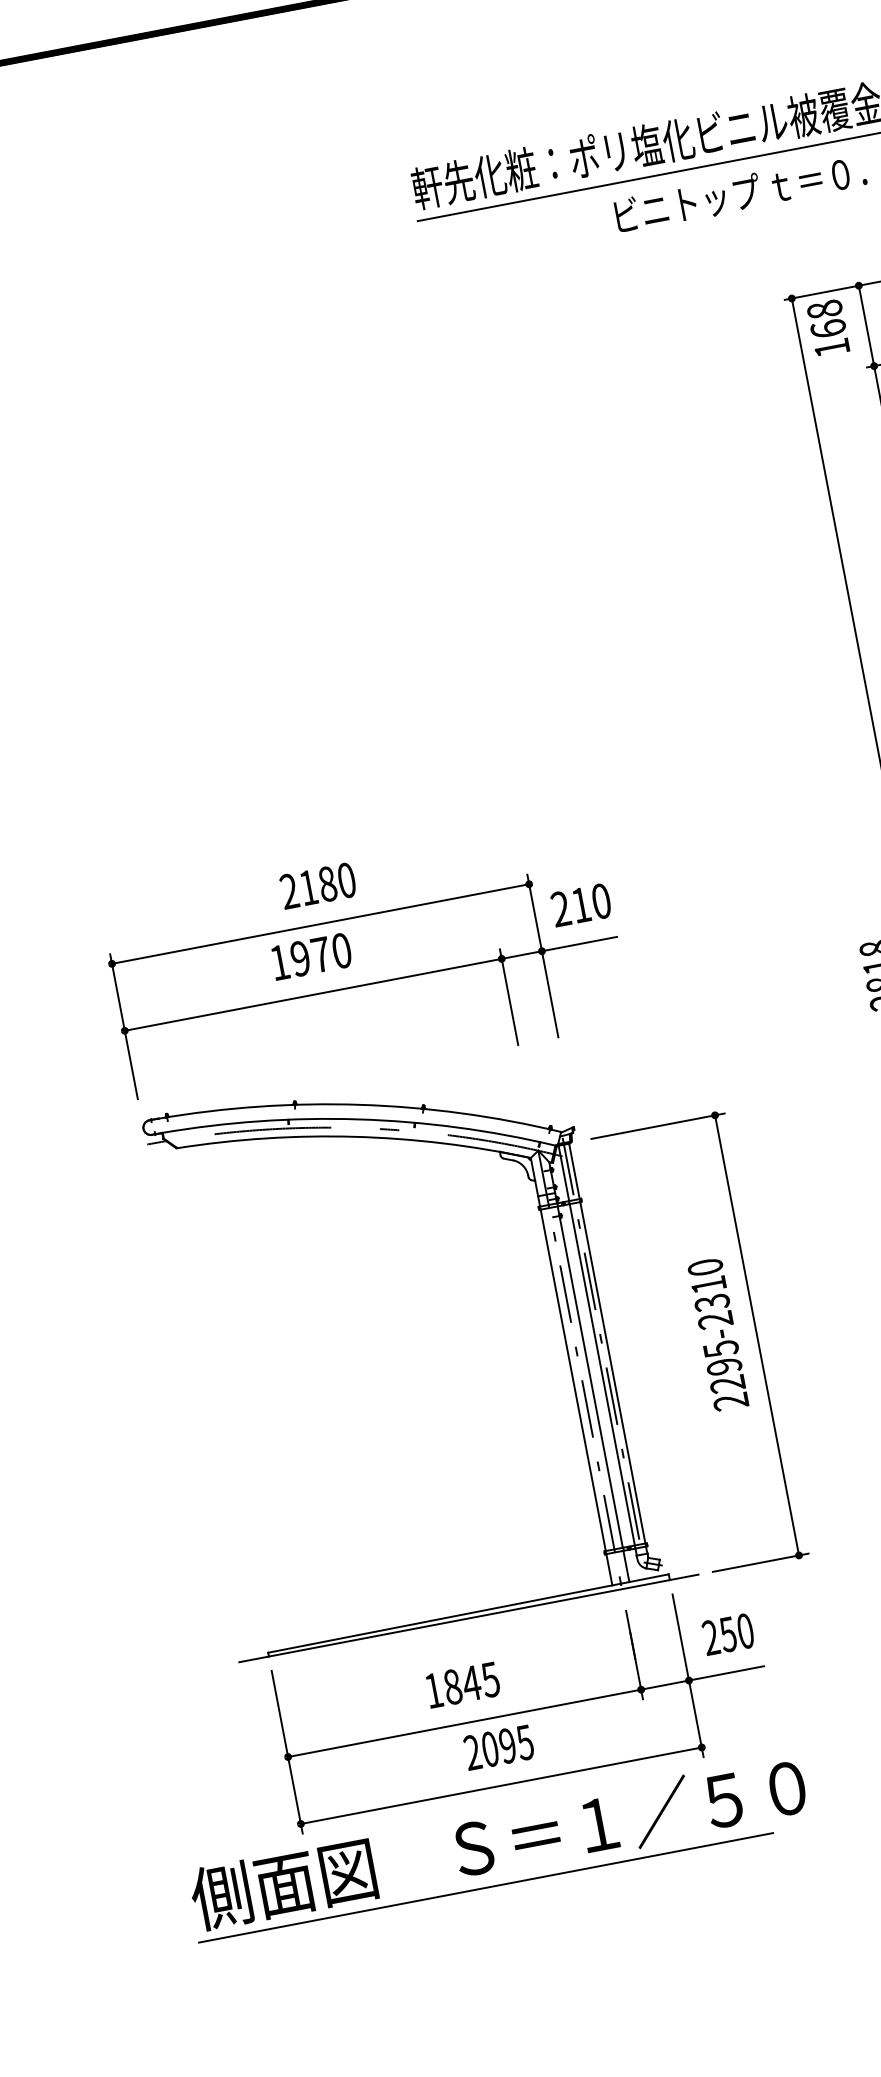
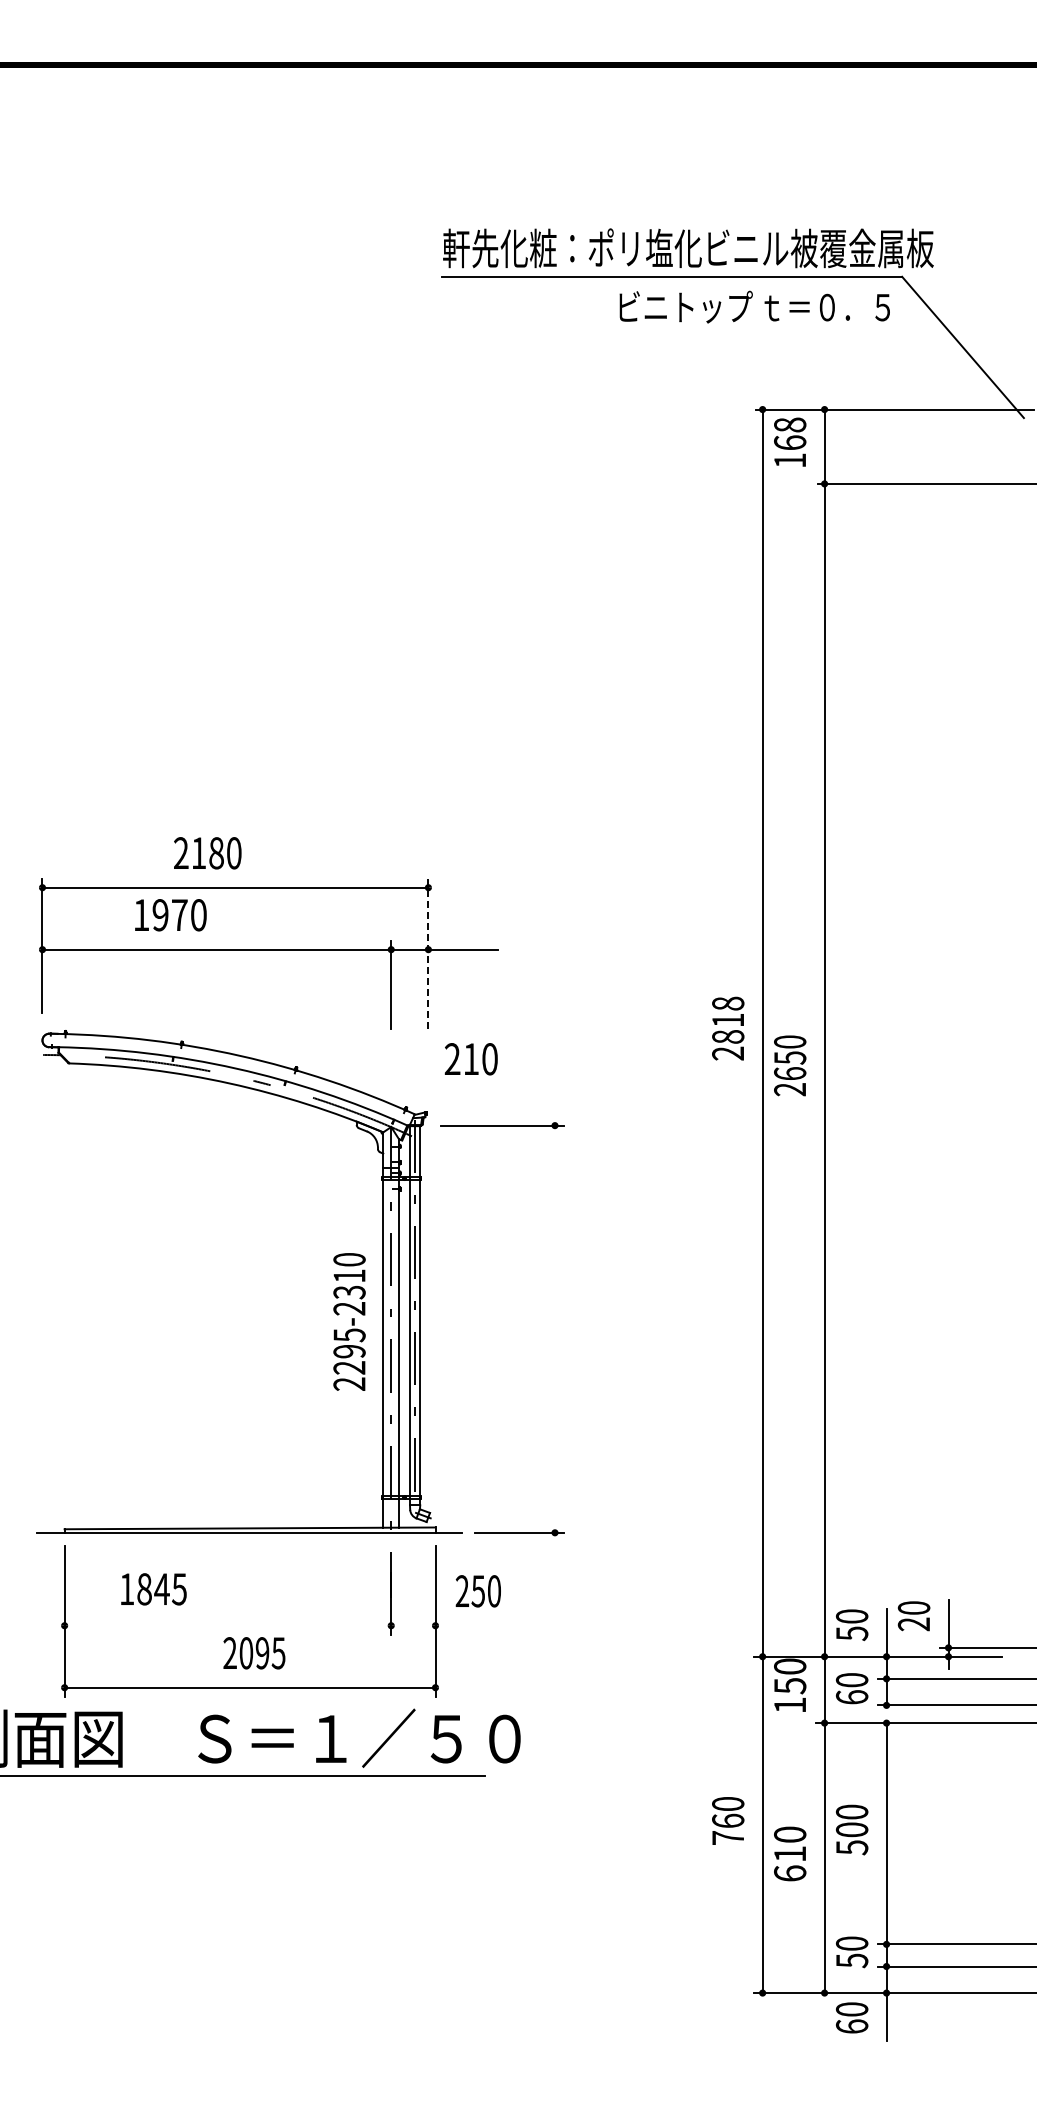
text: (317, 886) -> (207, 853), moved
text: (580, 905) -> (470, 1059), moved
line: (542, 955) -> (428, 953), solid -> dashed
text: (311, 956) -> (170, 915), moved
text: (718, 1334) -> (349, 1321), moved
line: (756, 1334) -> (554, 1328), removed
text: (462, 1685) -> (153, 1589), moved
line: (525, 1711) -> (284, 1625), removed

